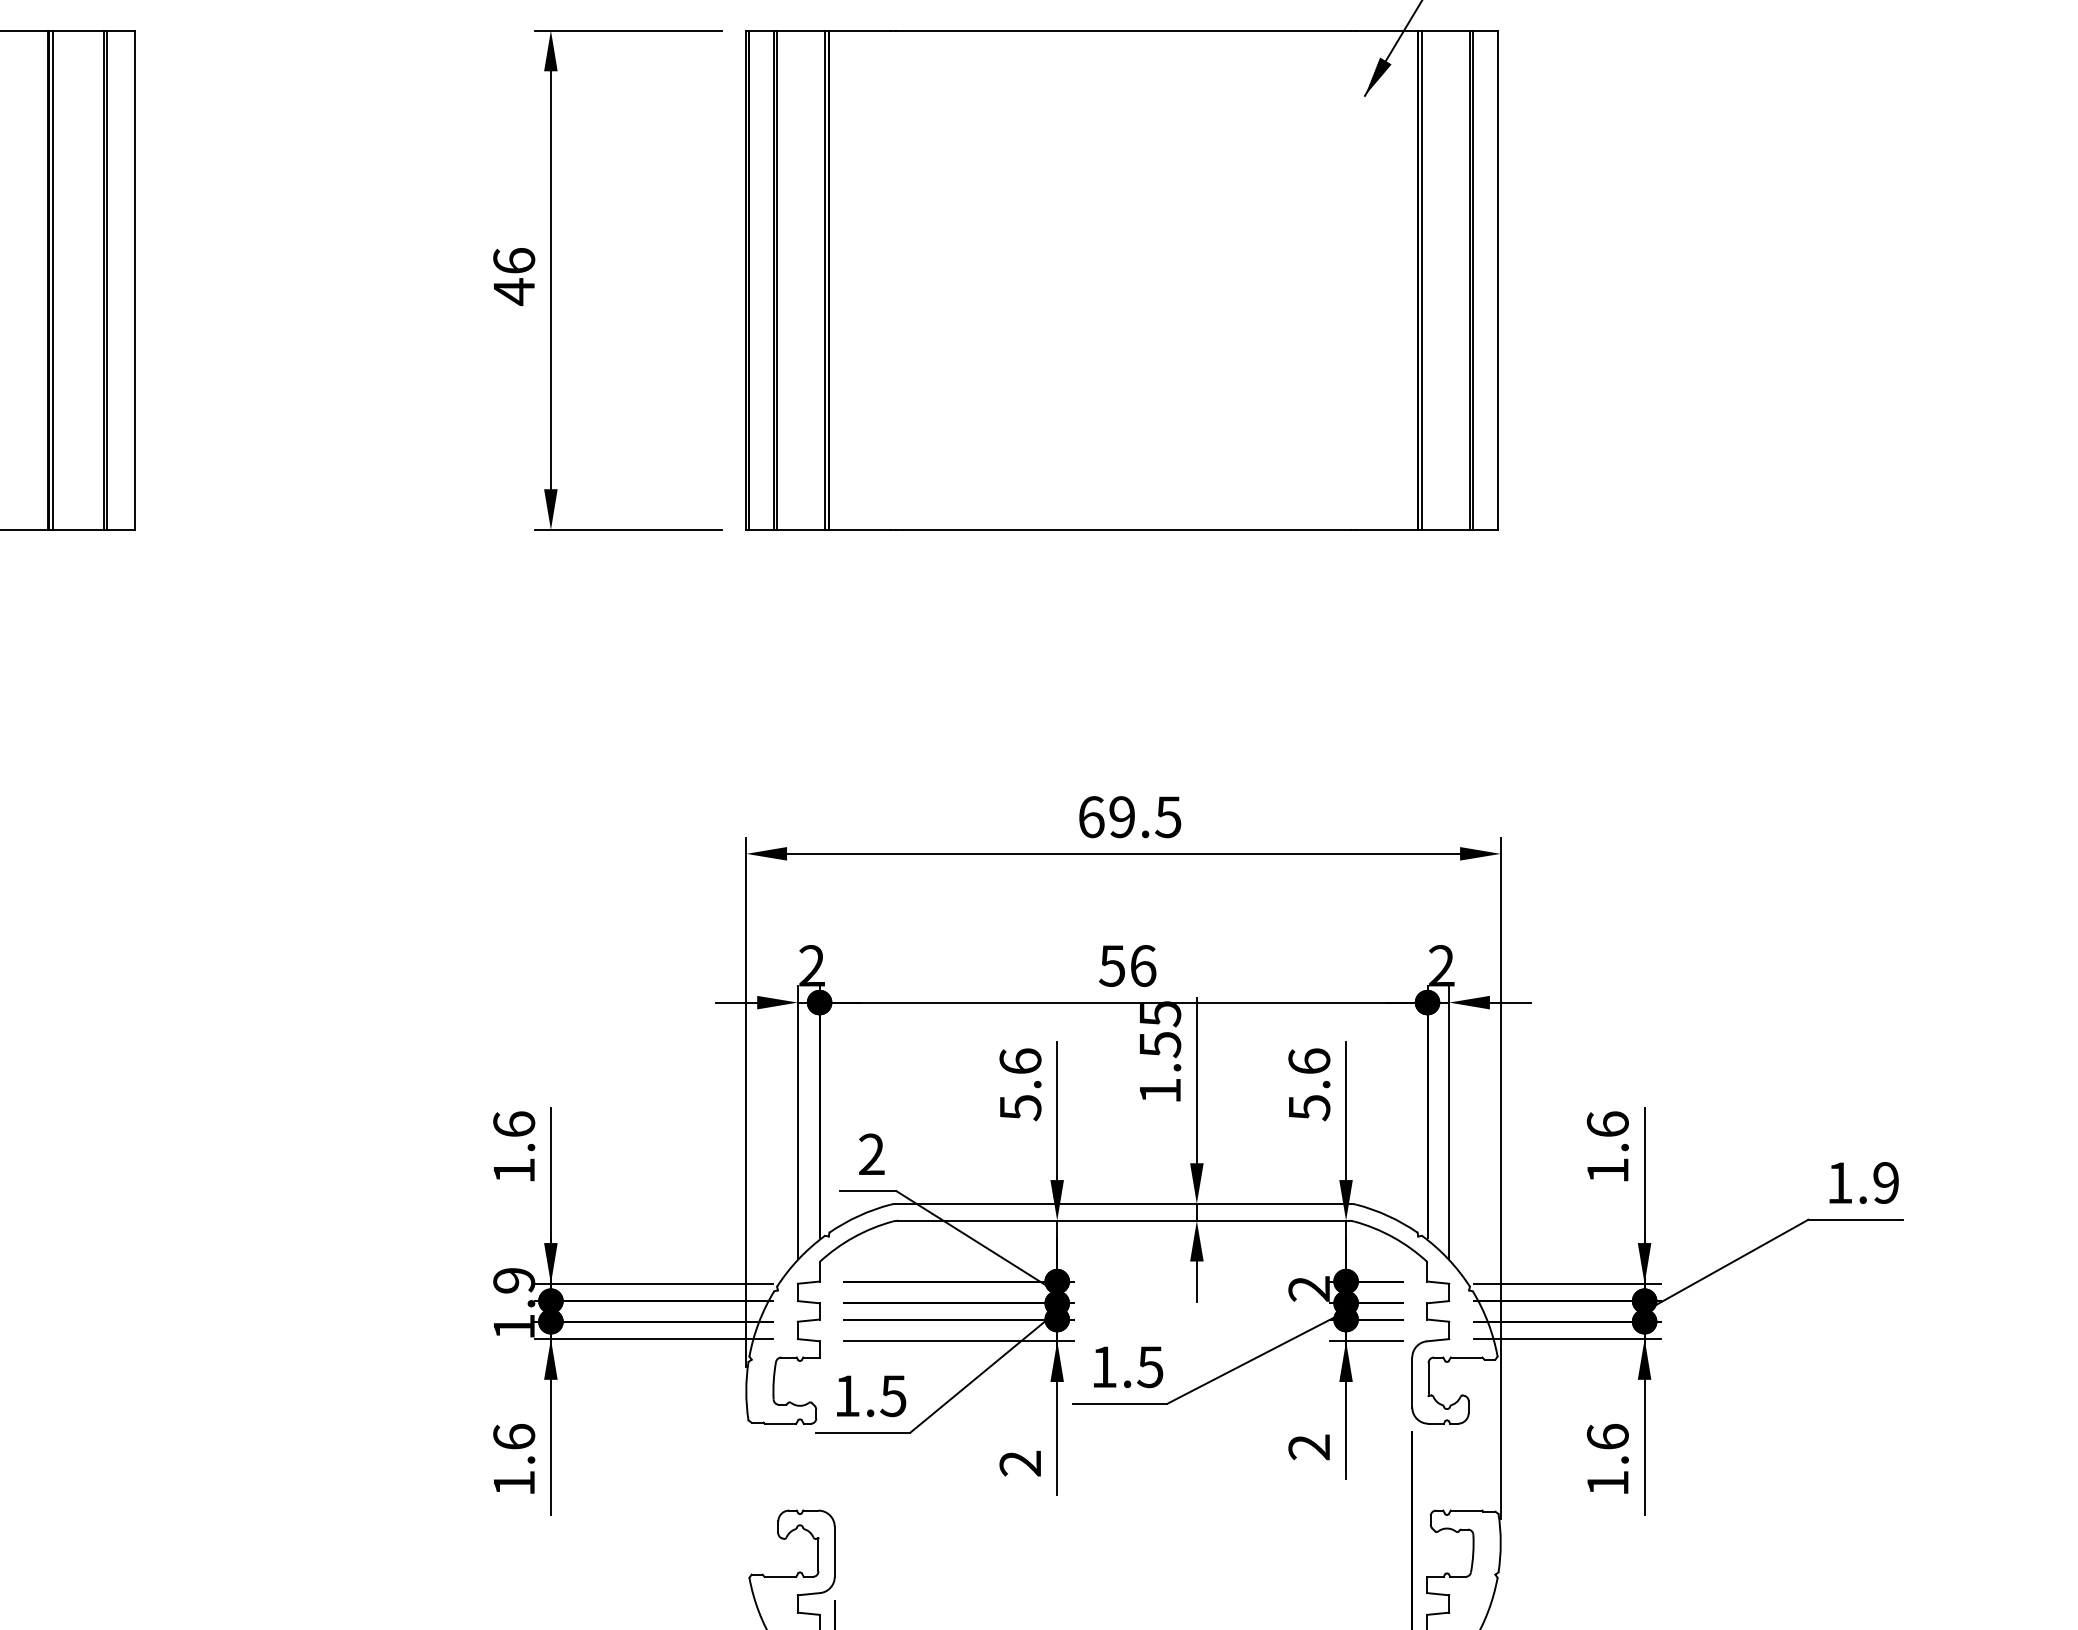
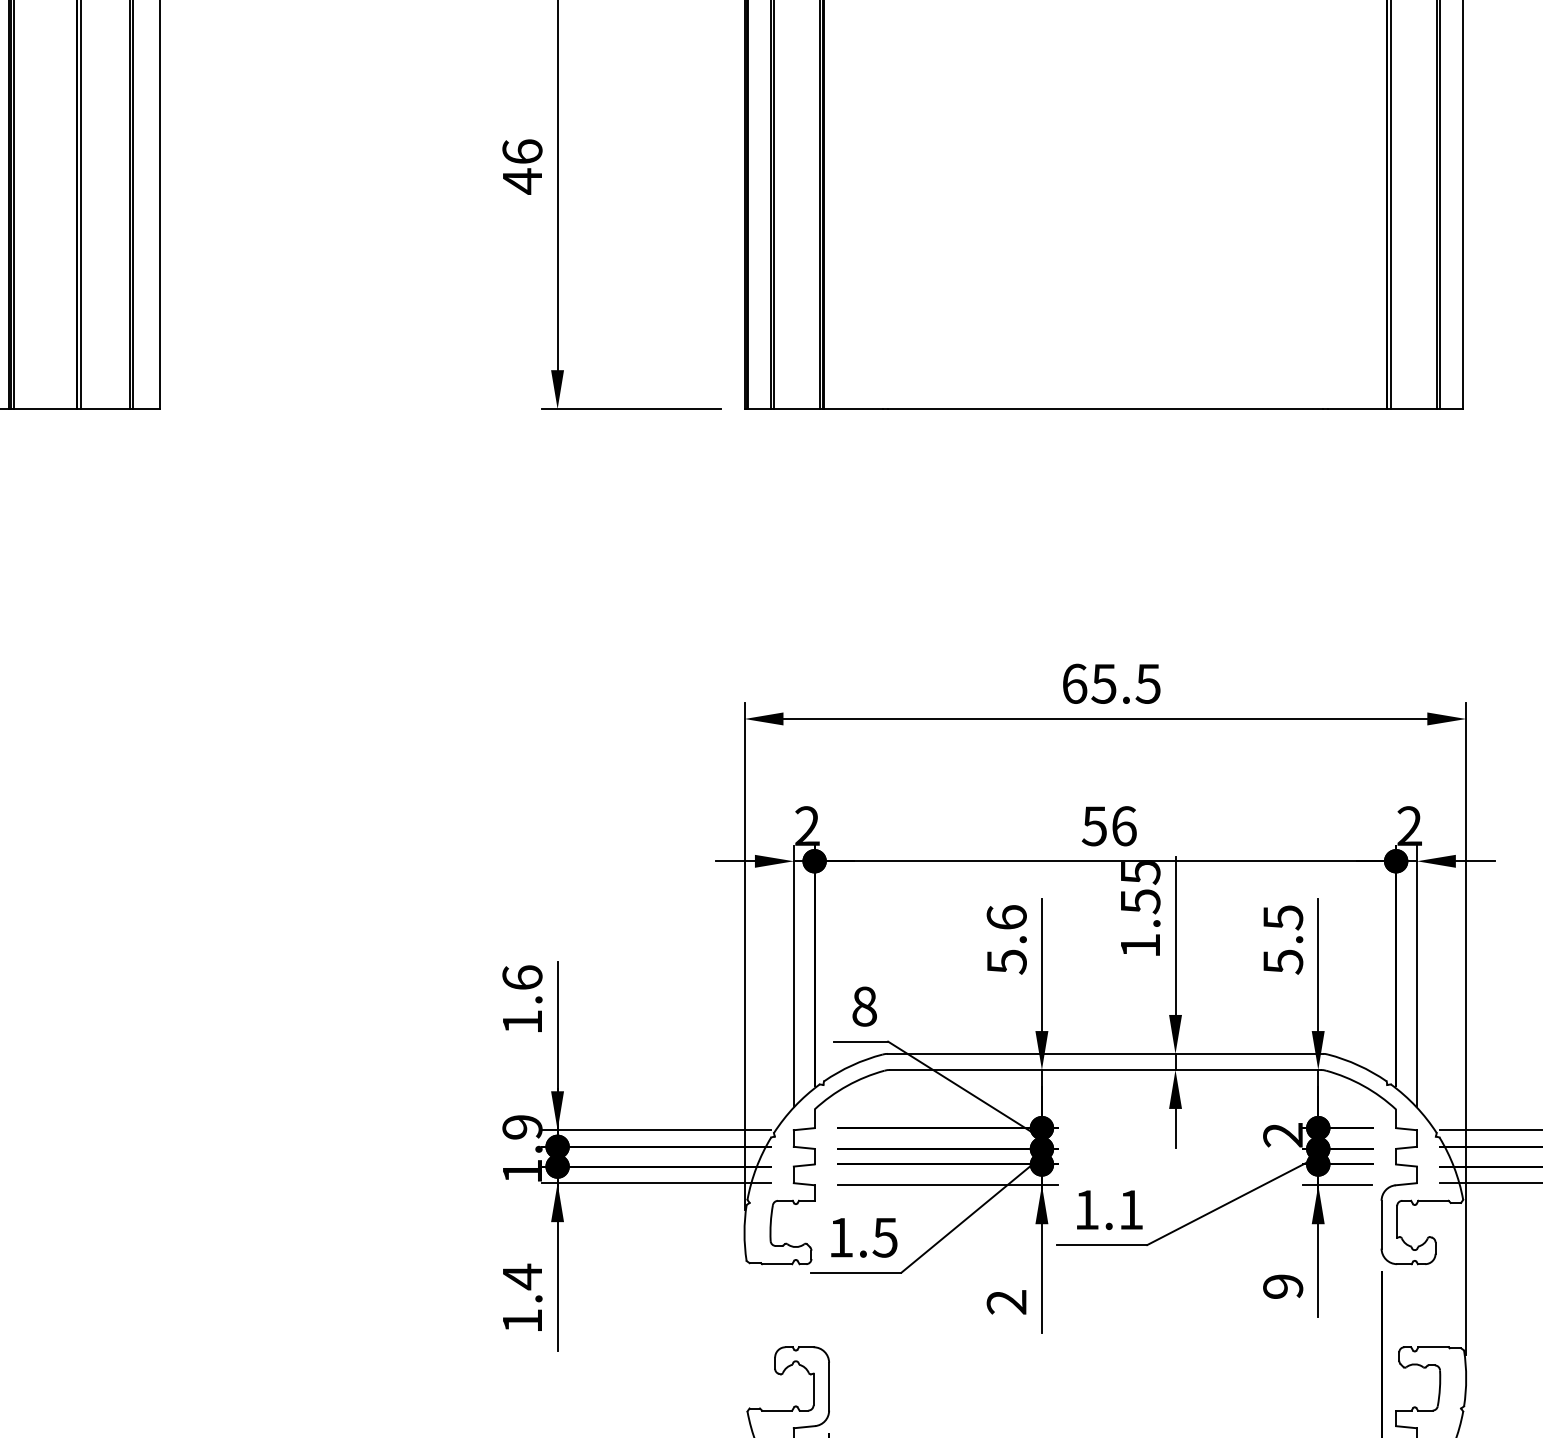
text: (1121, 817) -> (1103, 684), 69.5 -> 65.5
text: (1309, 1061) -> (1283, 917), 5.6 -> 5.5
text: (871, 1154) -> (864, 1006), 2 -> 8
text: (1150, 1367) -> (1131, 1210), 1.5 -> 1.1
text: (514, 1437) -> (522, 1277), 1.6 -> 1.4
text: (1309, 1447) -> (1283, 1286), 2 -> 9

